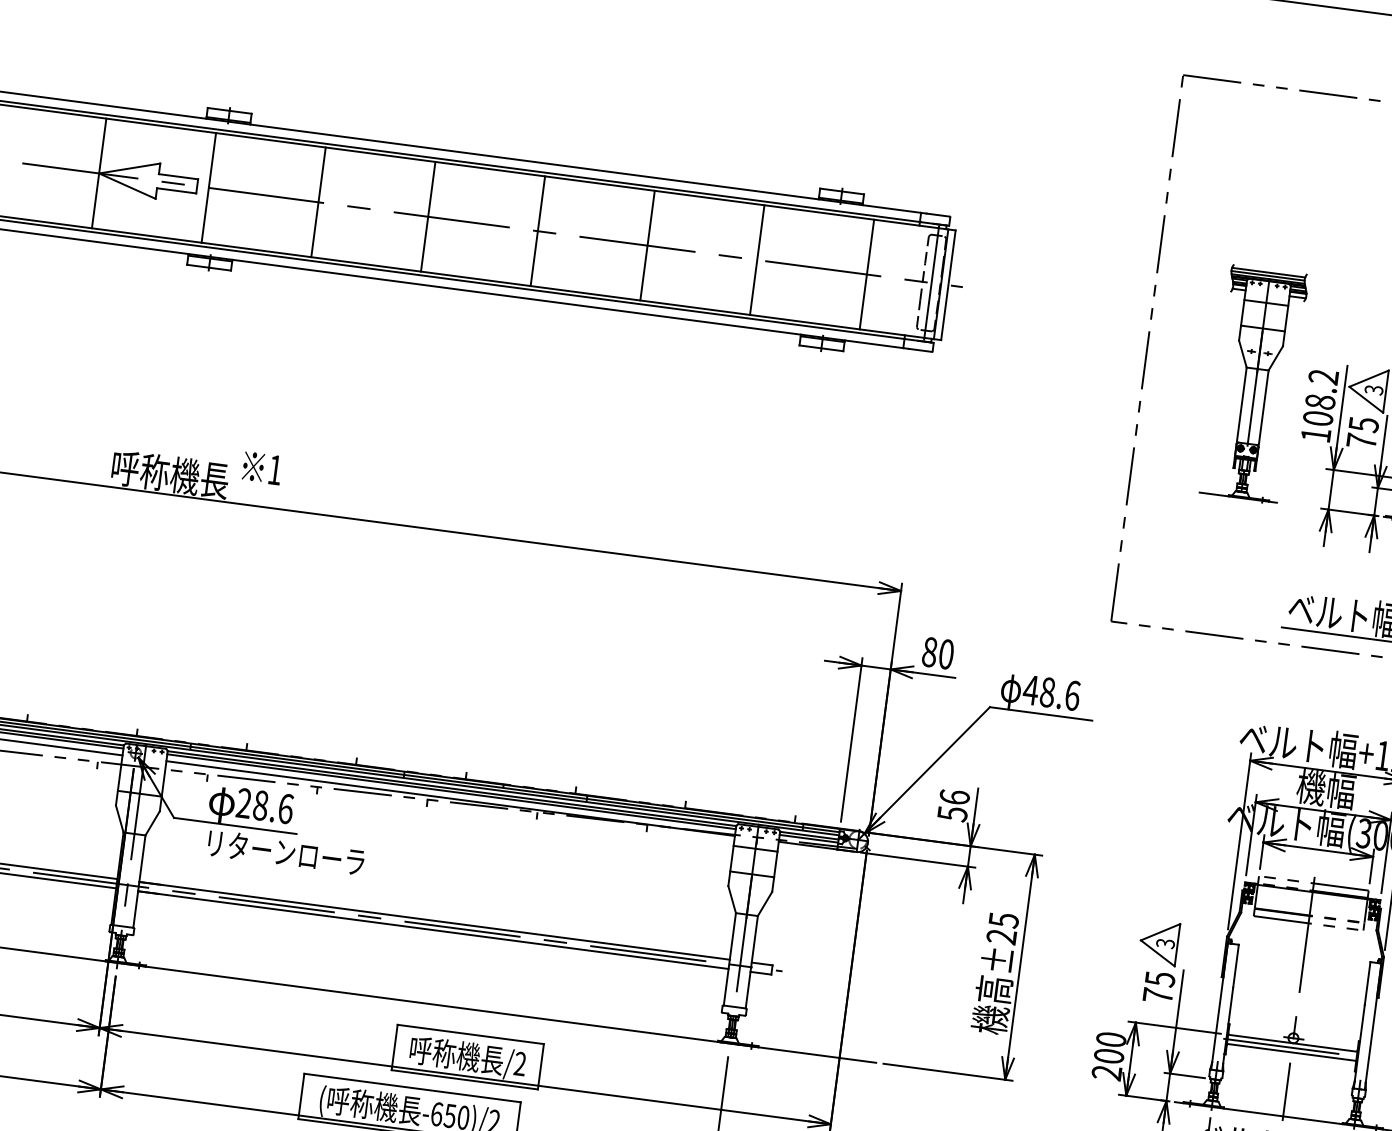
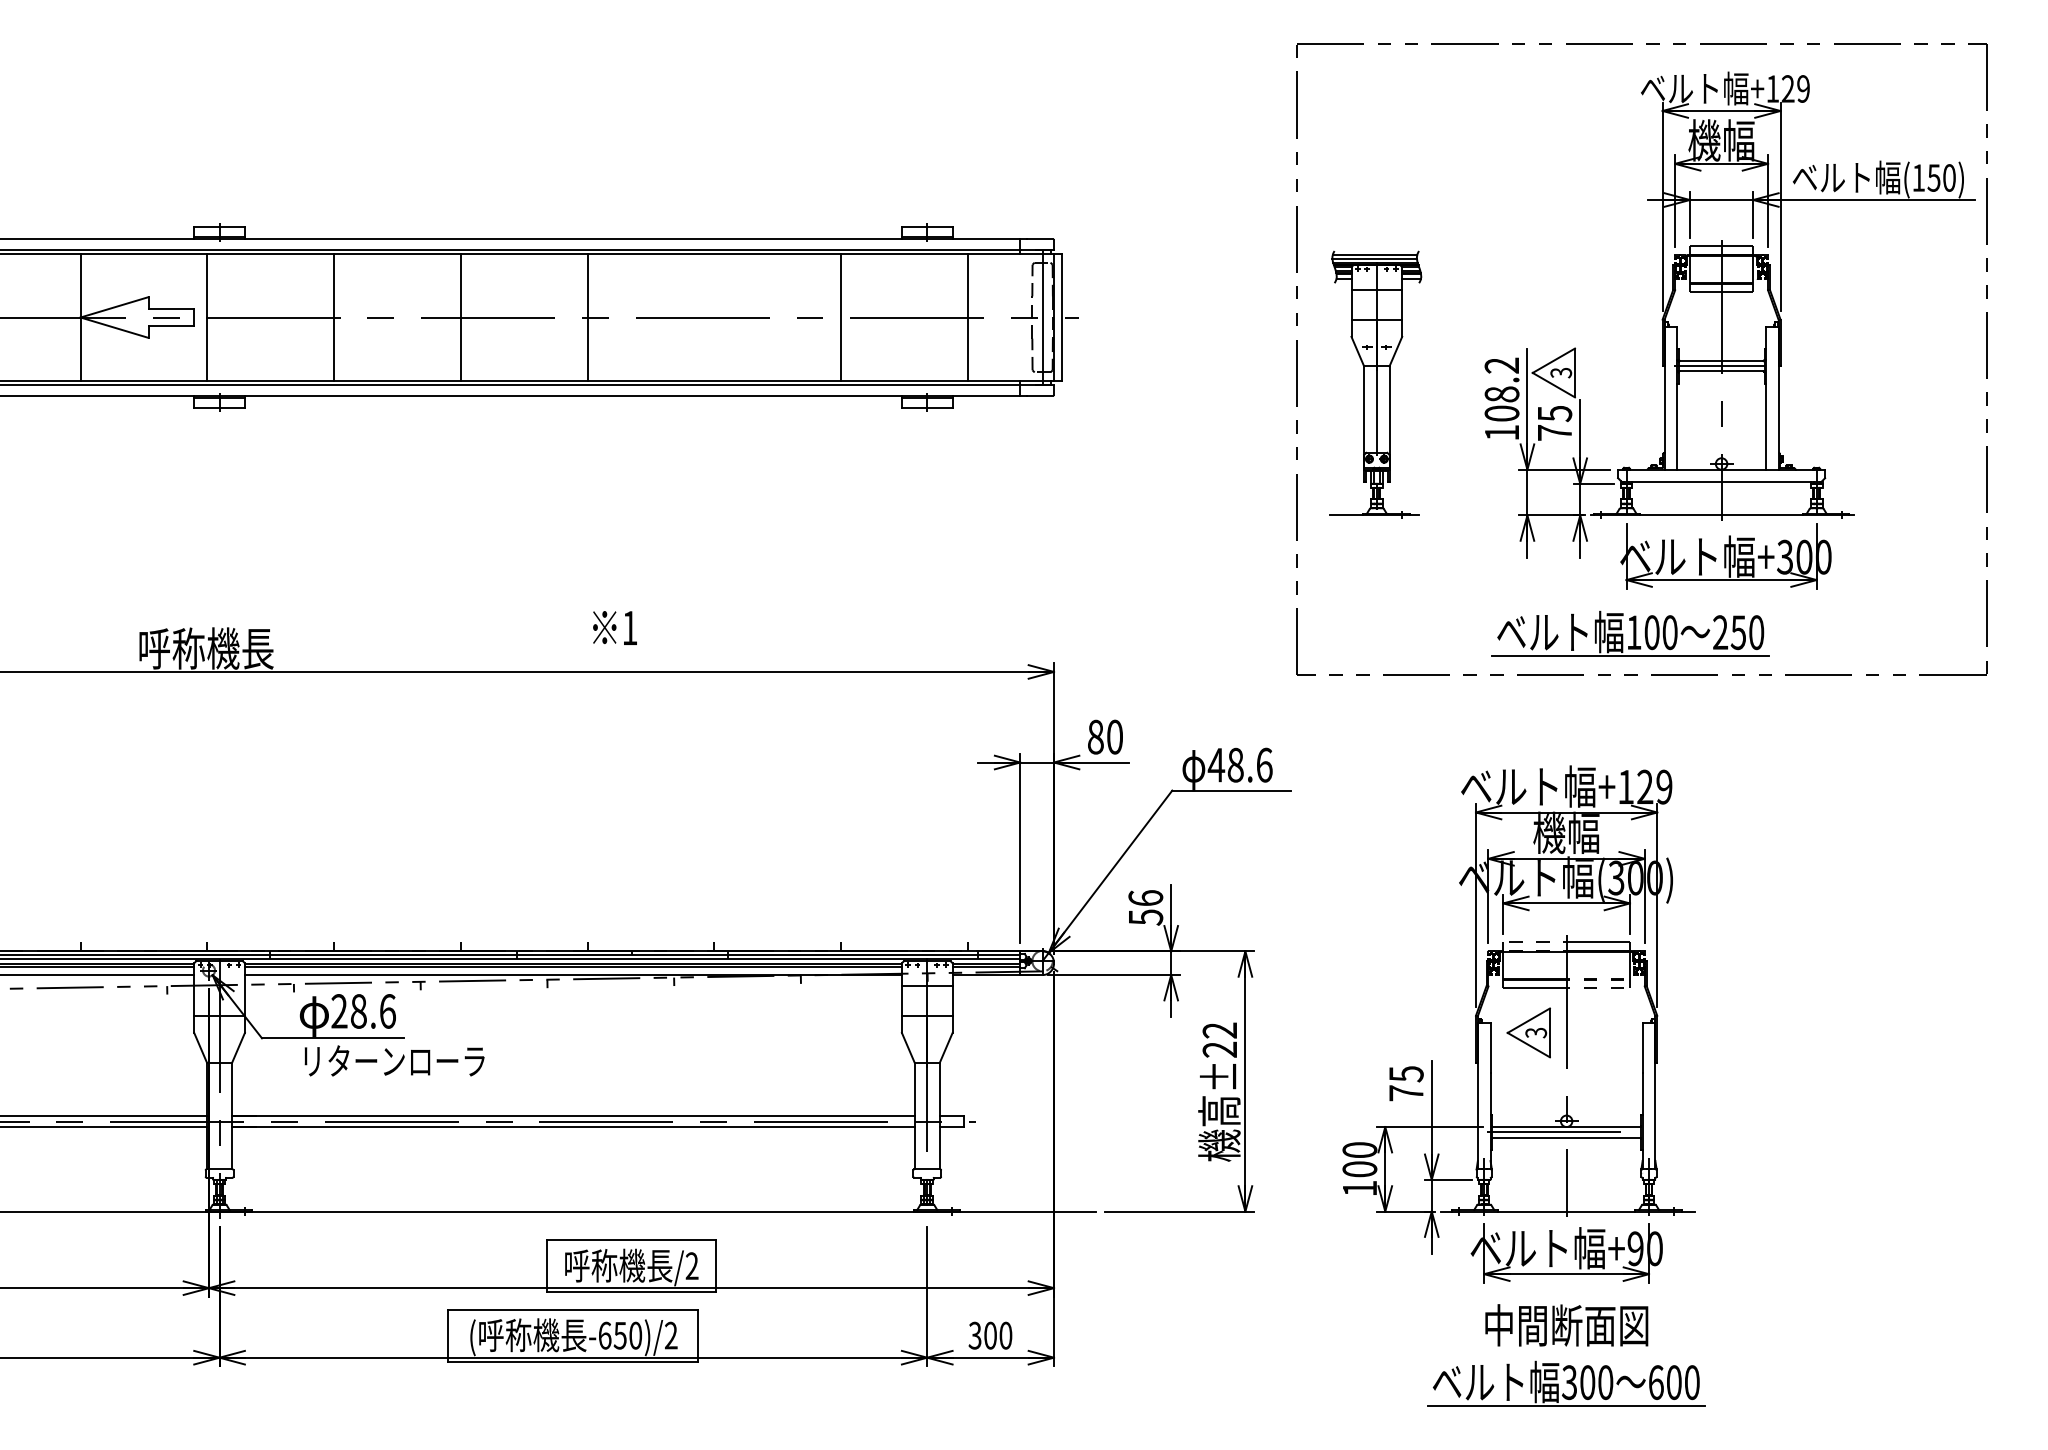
line: (647, 245) -> (714, 317), removed
part: (1254, 384) -> (1375, 384), moved
text: (261, 467) -> (614, 627), moved
text: (1003, 920) -> (1219, 1030), ±25 -> ±22
part: (1158, 942) -> (1528, 1032), moved
text: (1106, 1072) -> (1359, 1188), 200 -> 100

